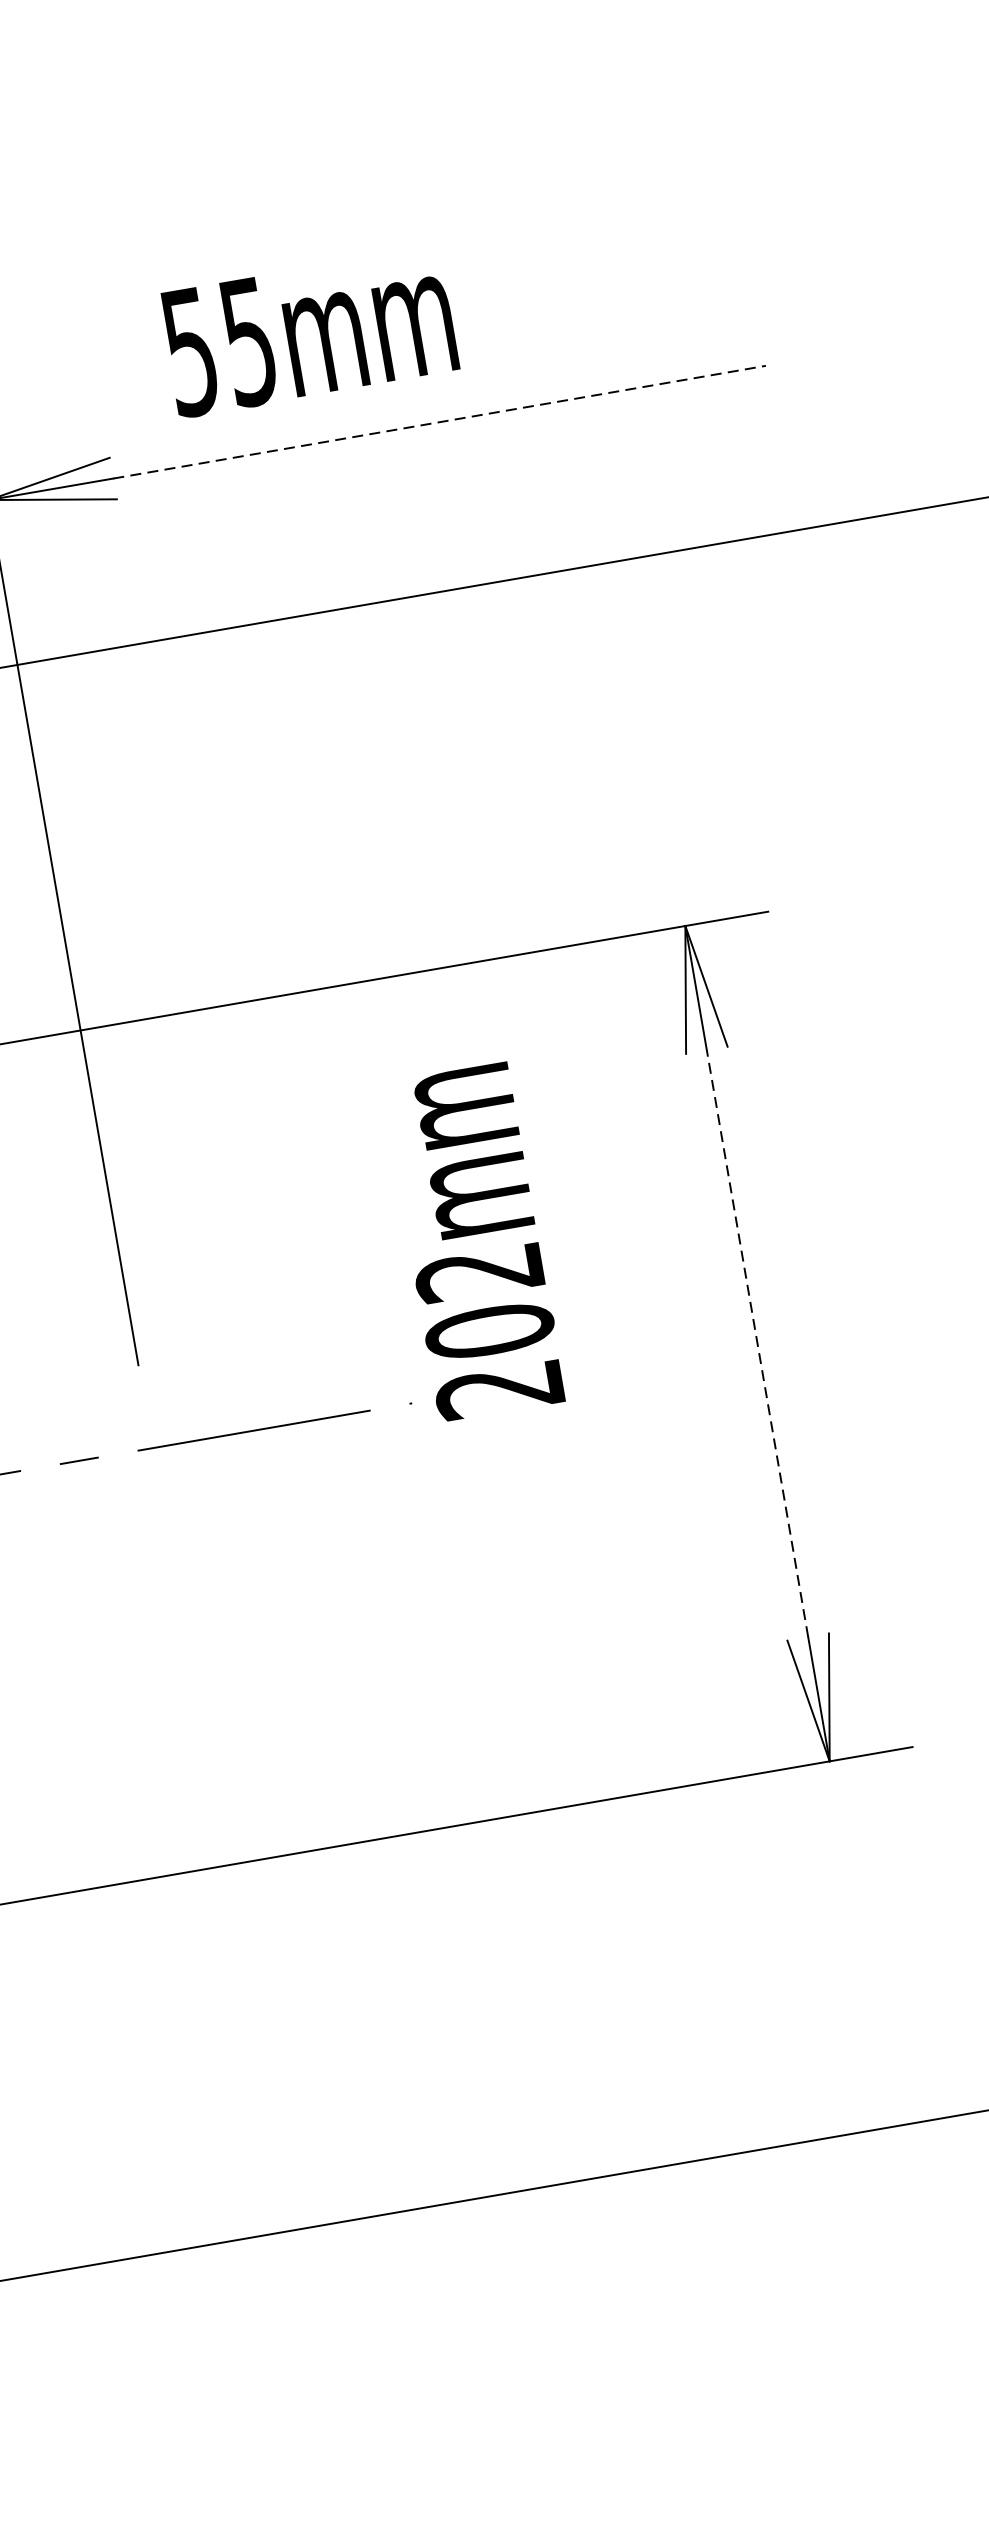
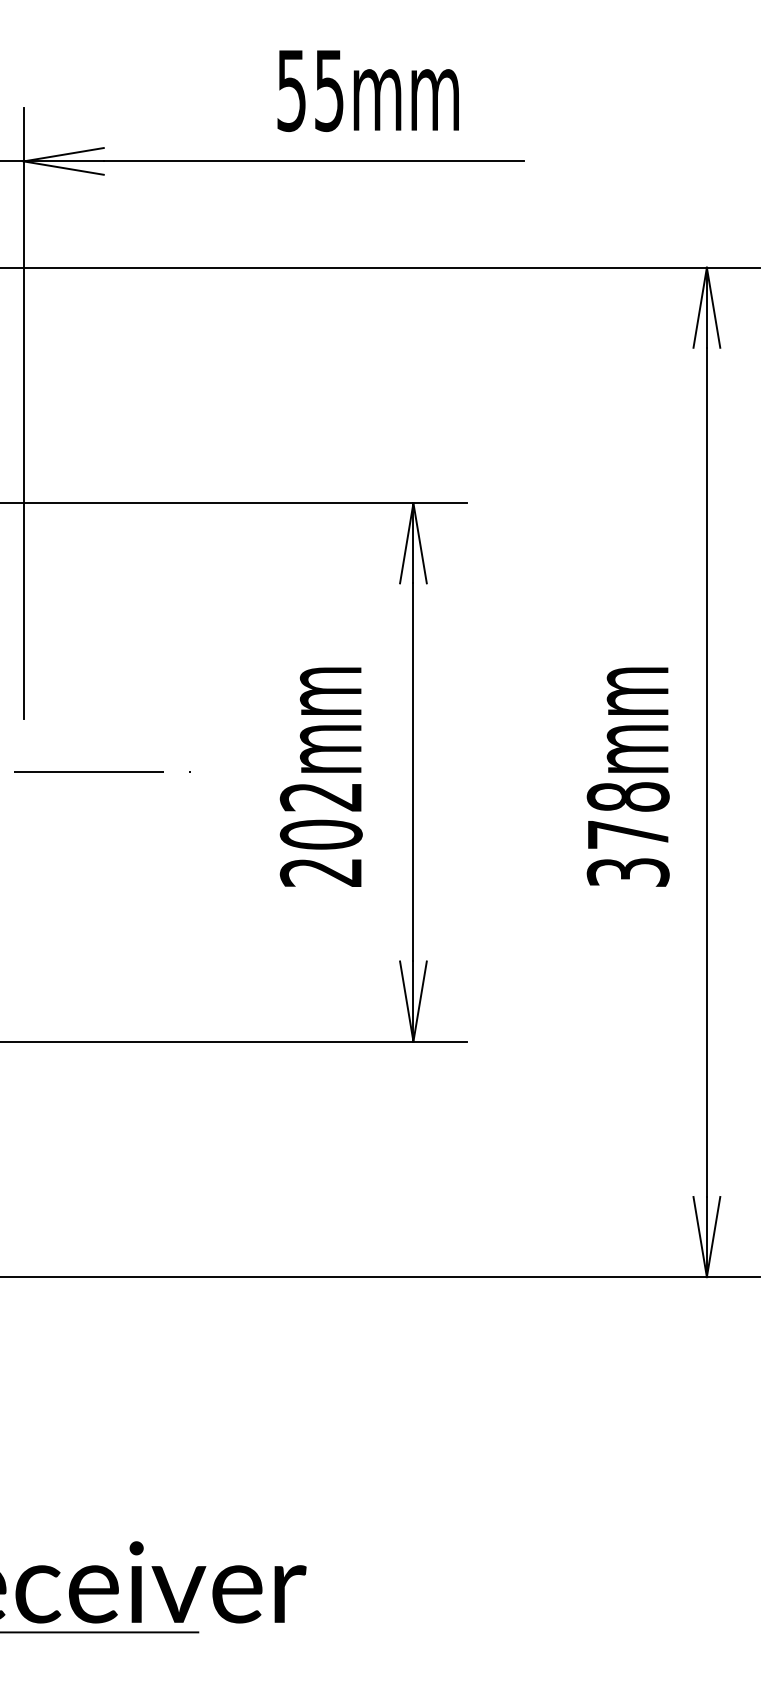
text: (308, 333) -> (367, 91), moved
line: (440, 422) -> (314, 161), dashed -> solid
text: (473, 1241) -> (320, 776), moved
line: (757, 1342) -> (413, 771), dashed -> solid

